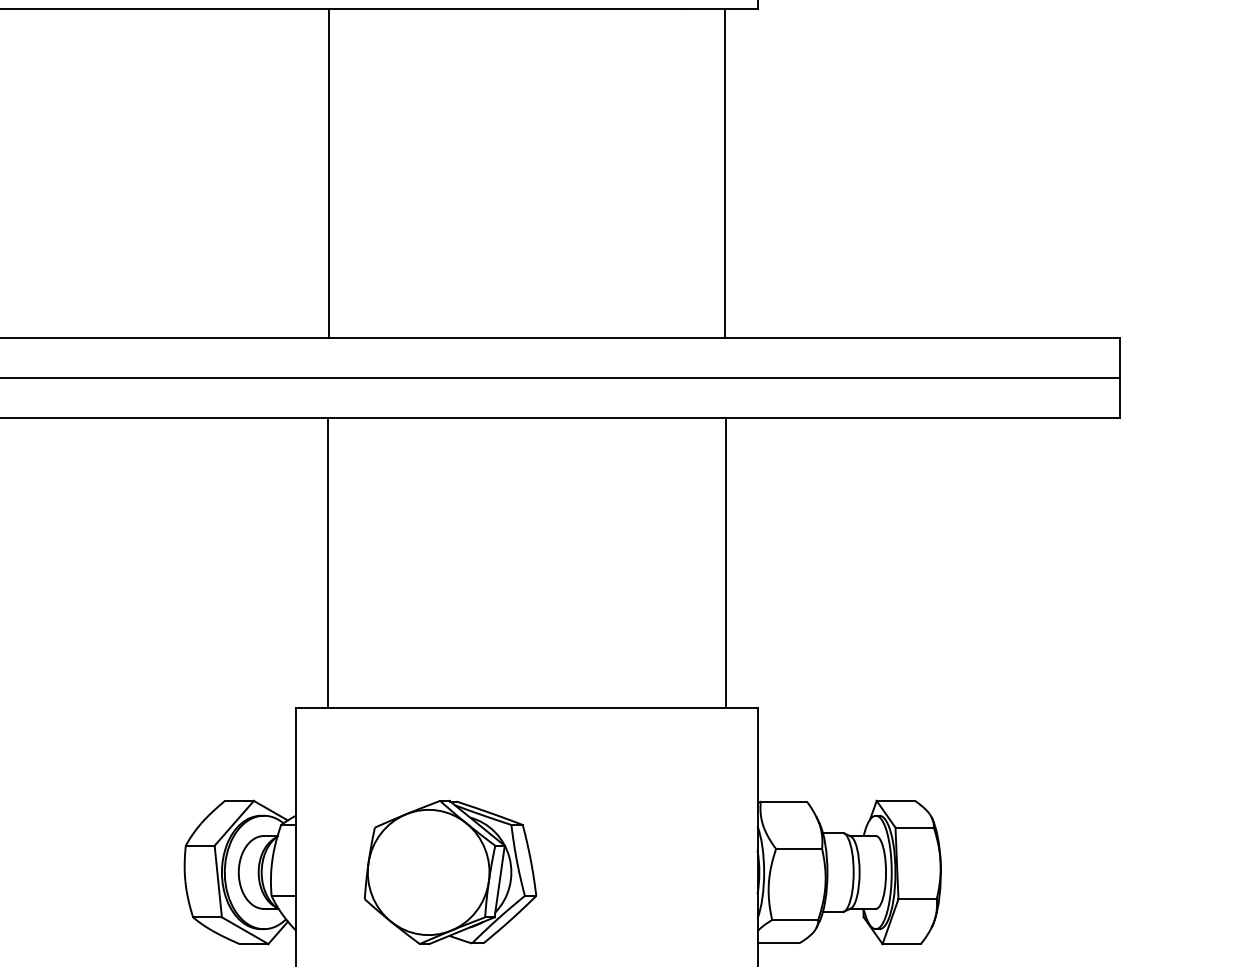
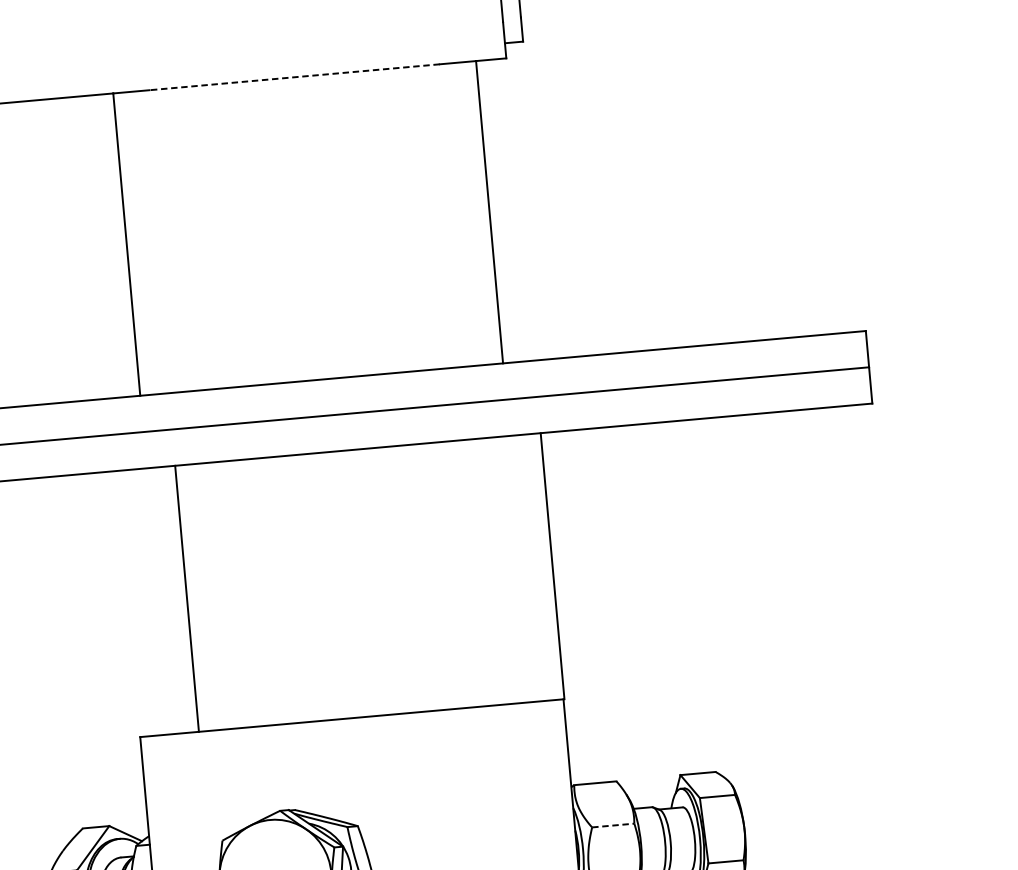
line: (526, 8) -> (294, 77), solid -> dashed
line: (327, 562) -> (186, 598), moved
line: (725, 562) -> (552, 566), moved
line: (799, 848) -> (613, 825), solid -> dashed

